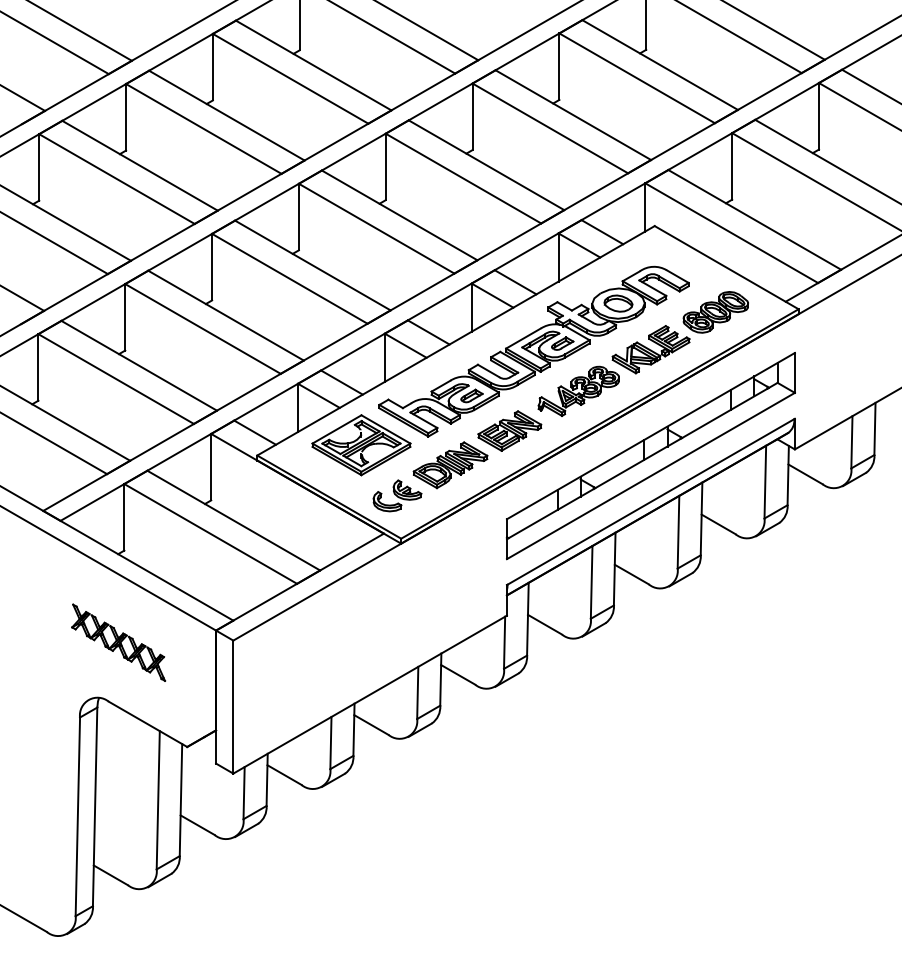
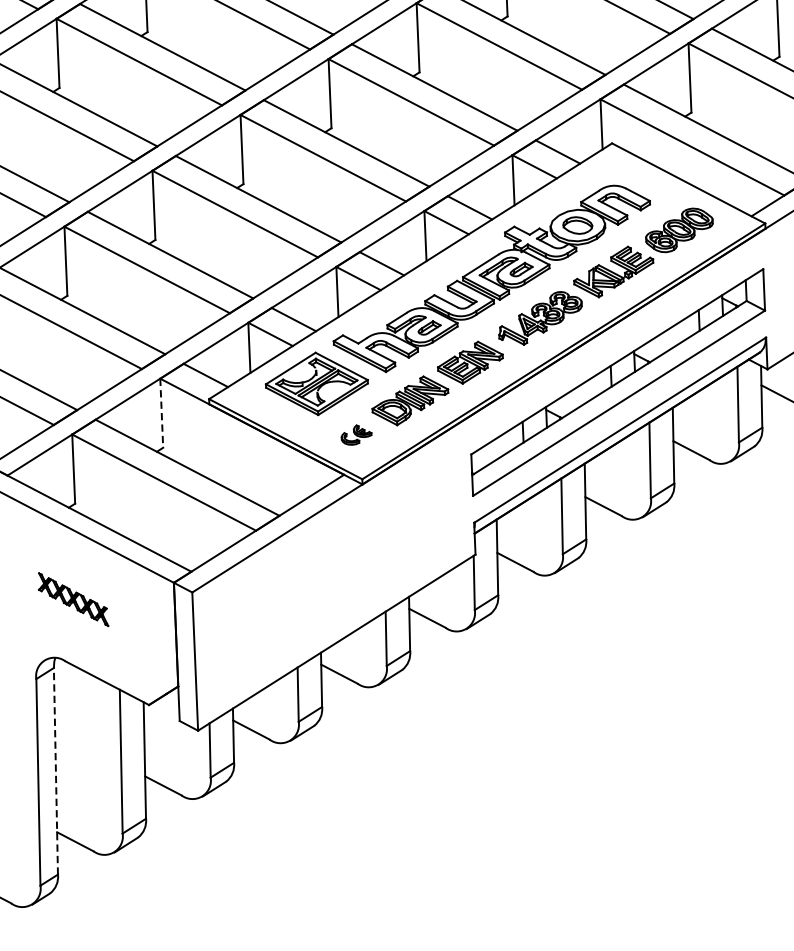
line: (211, 467) -> (162, 413), solid -> dashed
part: (397, 495) -> (356, 434), size x0.6
part: (118, 642) -> (73, 599), size x0.7
line: (95, 806) -> (56, 770), solid -> dashed

